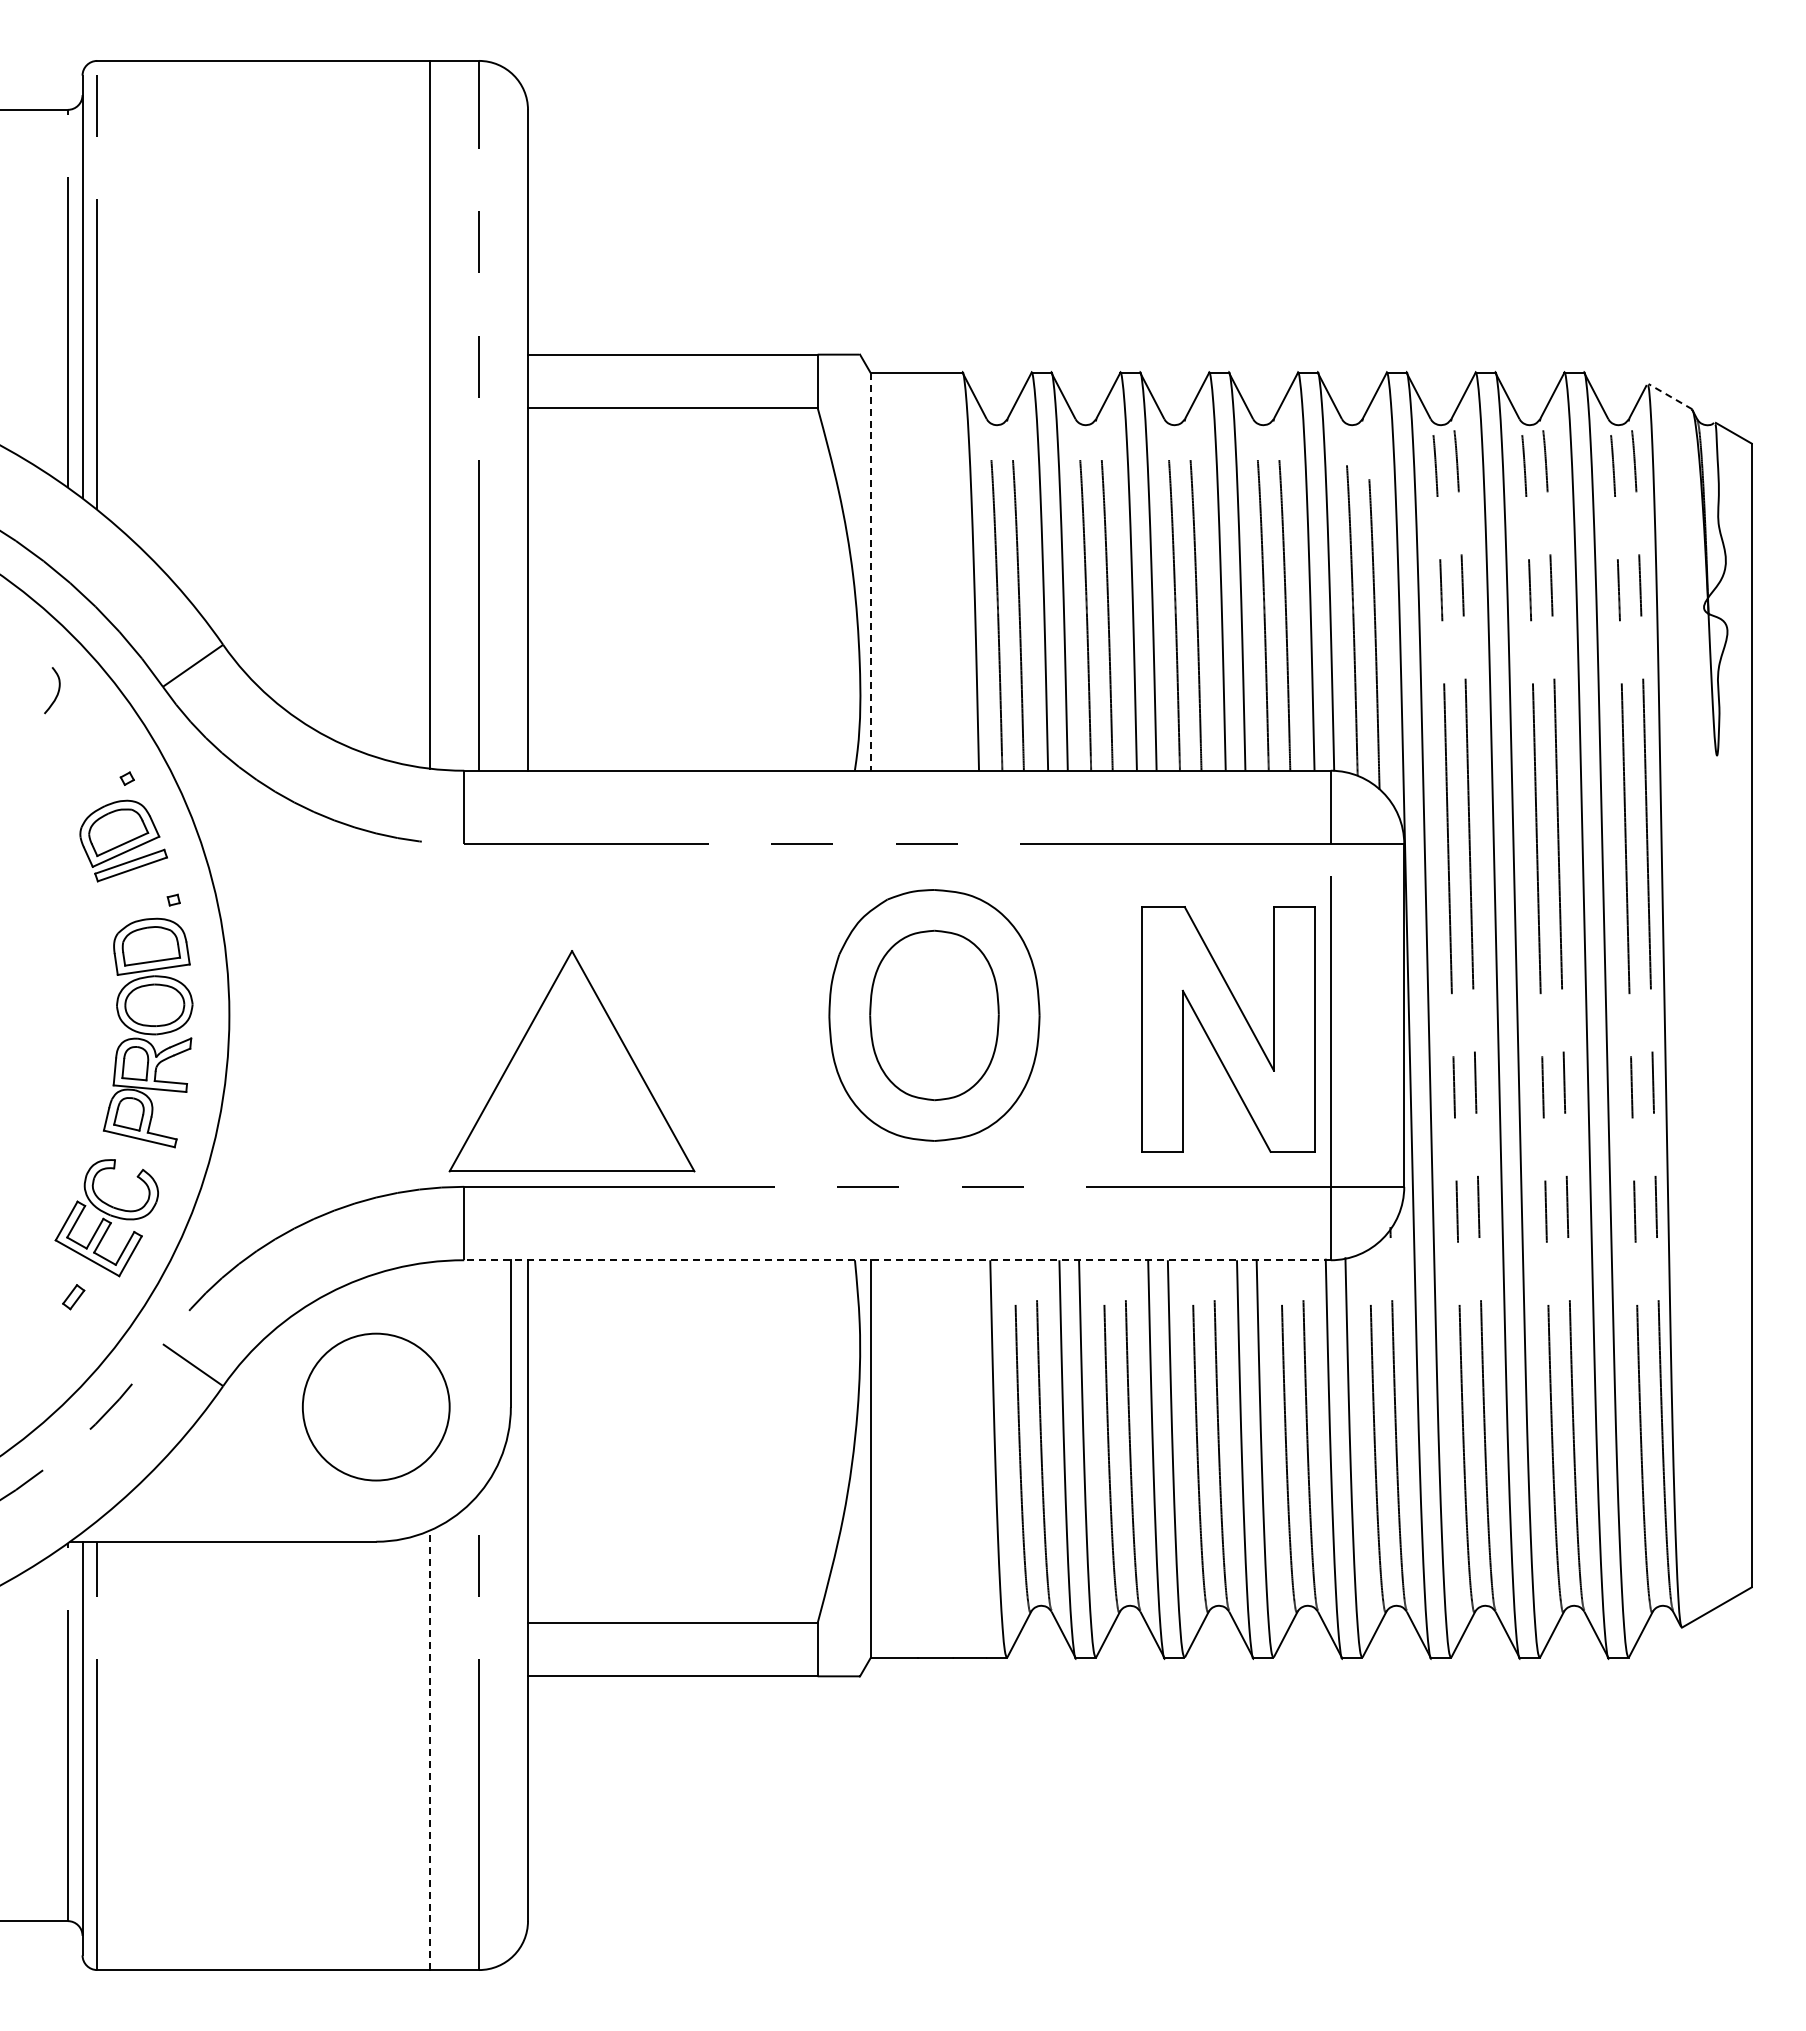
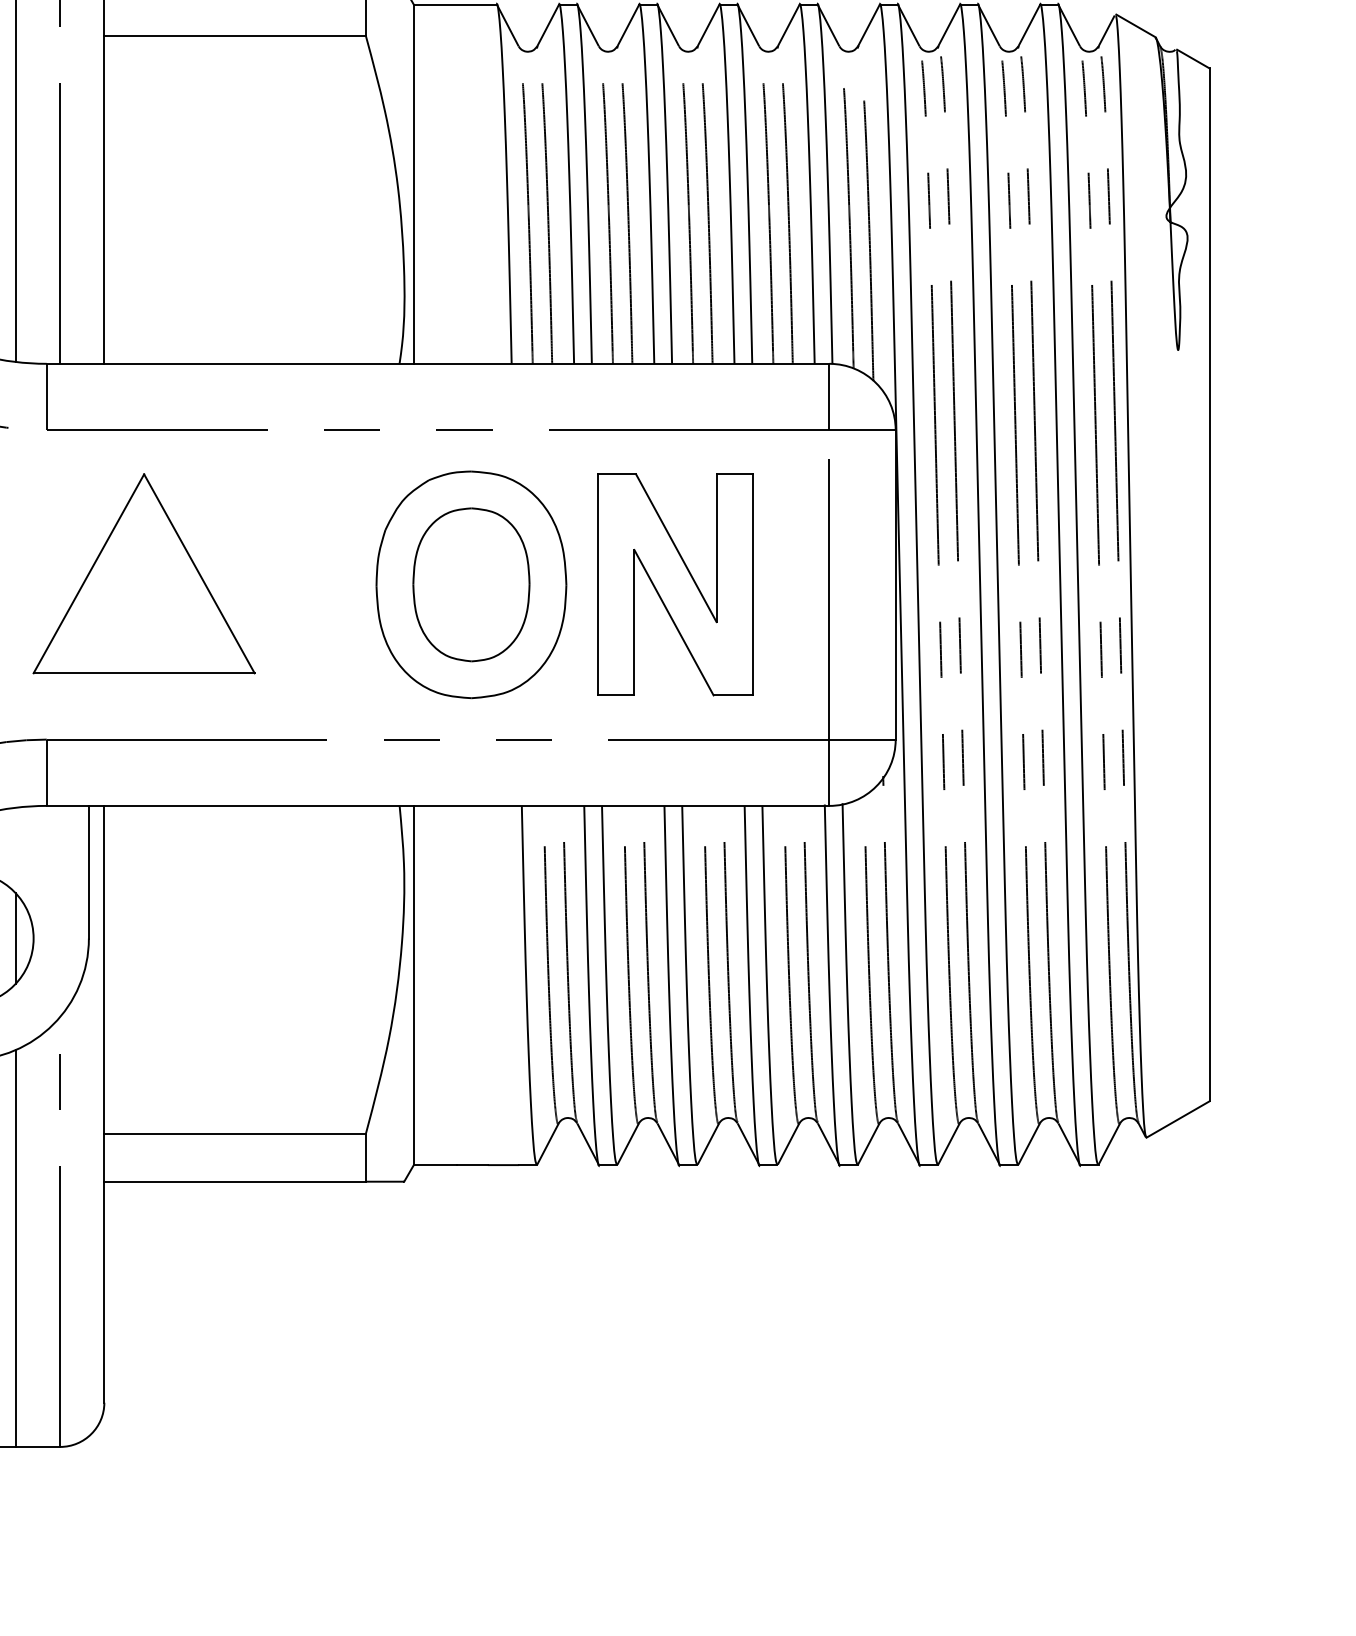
line: (1670, 396) -> (1136, 25), dashed -> solid
line: (870, 571) -> (413, 183), dashed -> solid
part: (1228, 1029) -> (675, 584), moved
part: (571, 1061) -> (143, 574), moved
line: (897, 1260) -> (438, 806), dashed -> solid
line: (430, 1407) -> (16, 938), added
line: (430, 1750) -> (16, 1248), dashed -> solid

